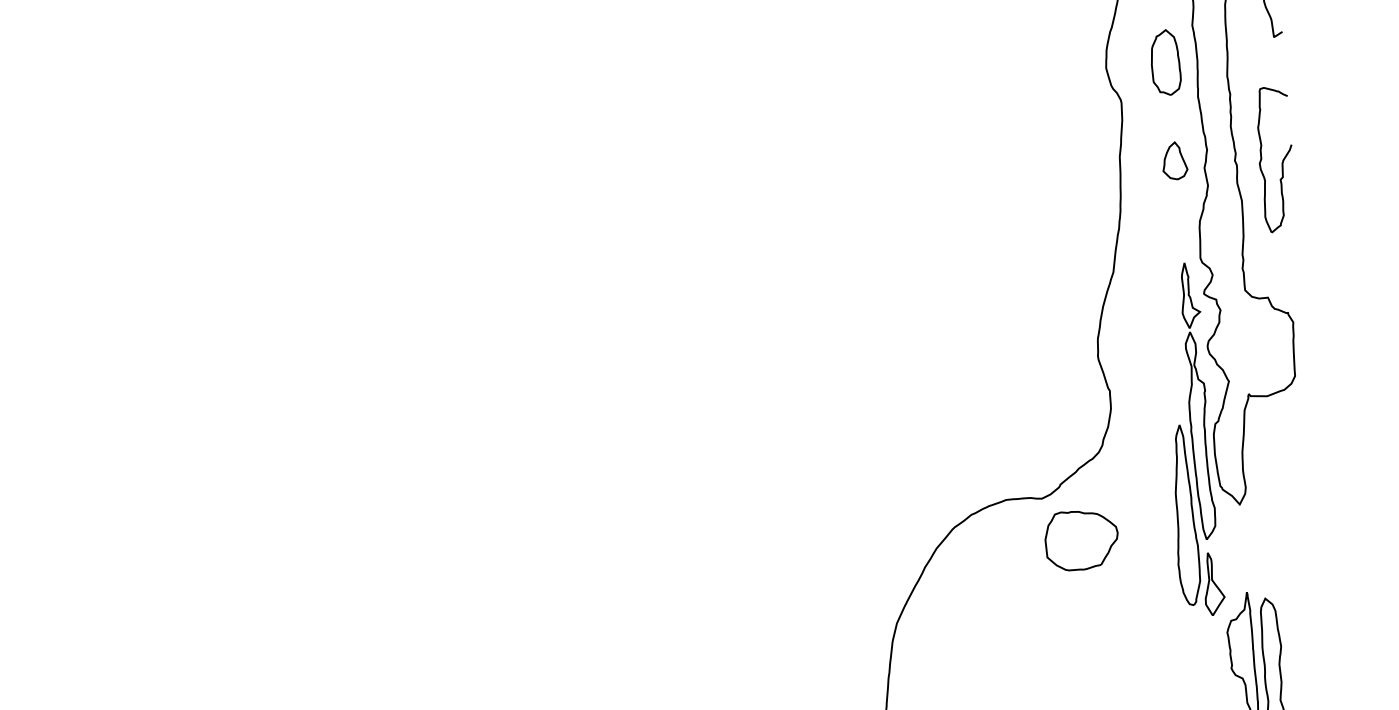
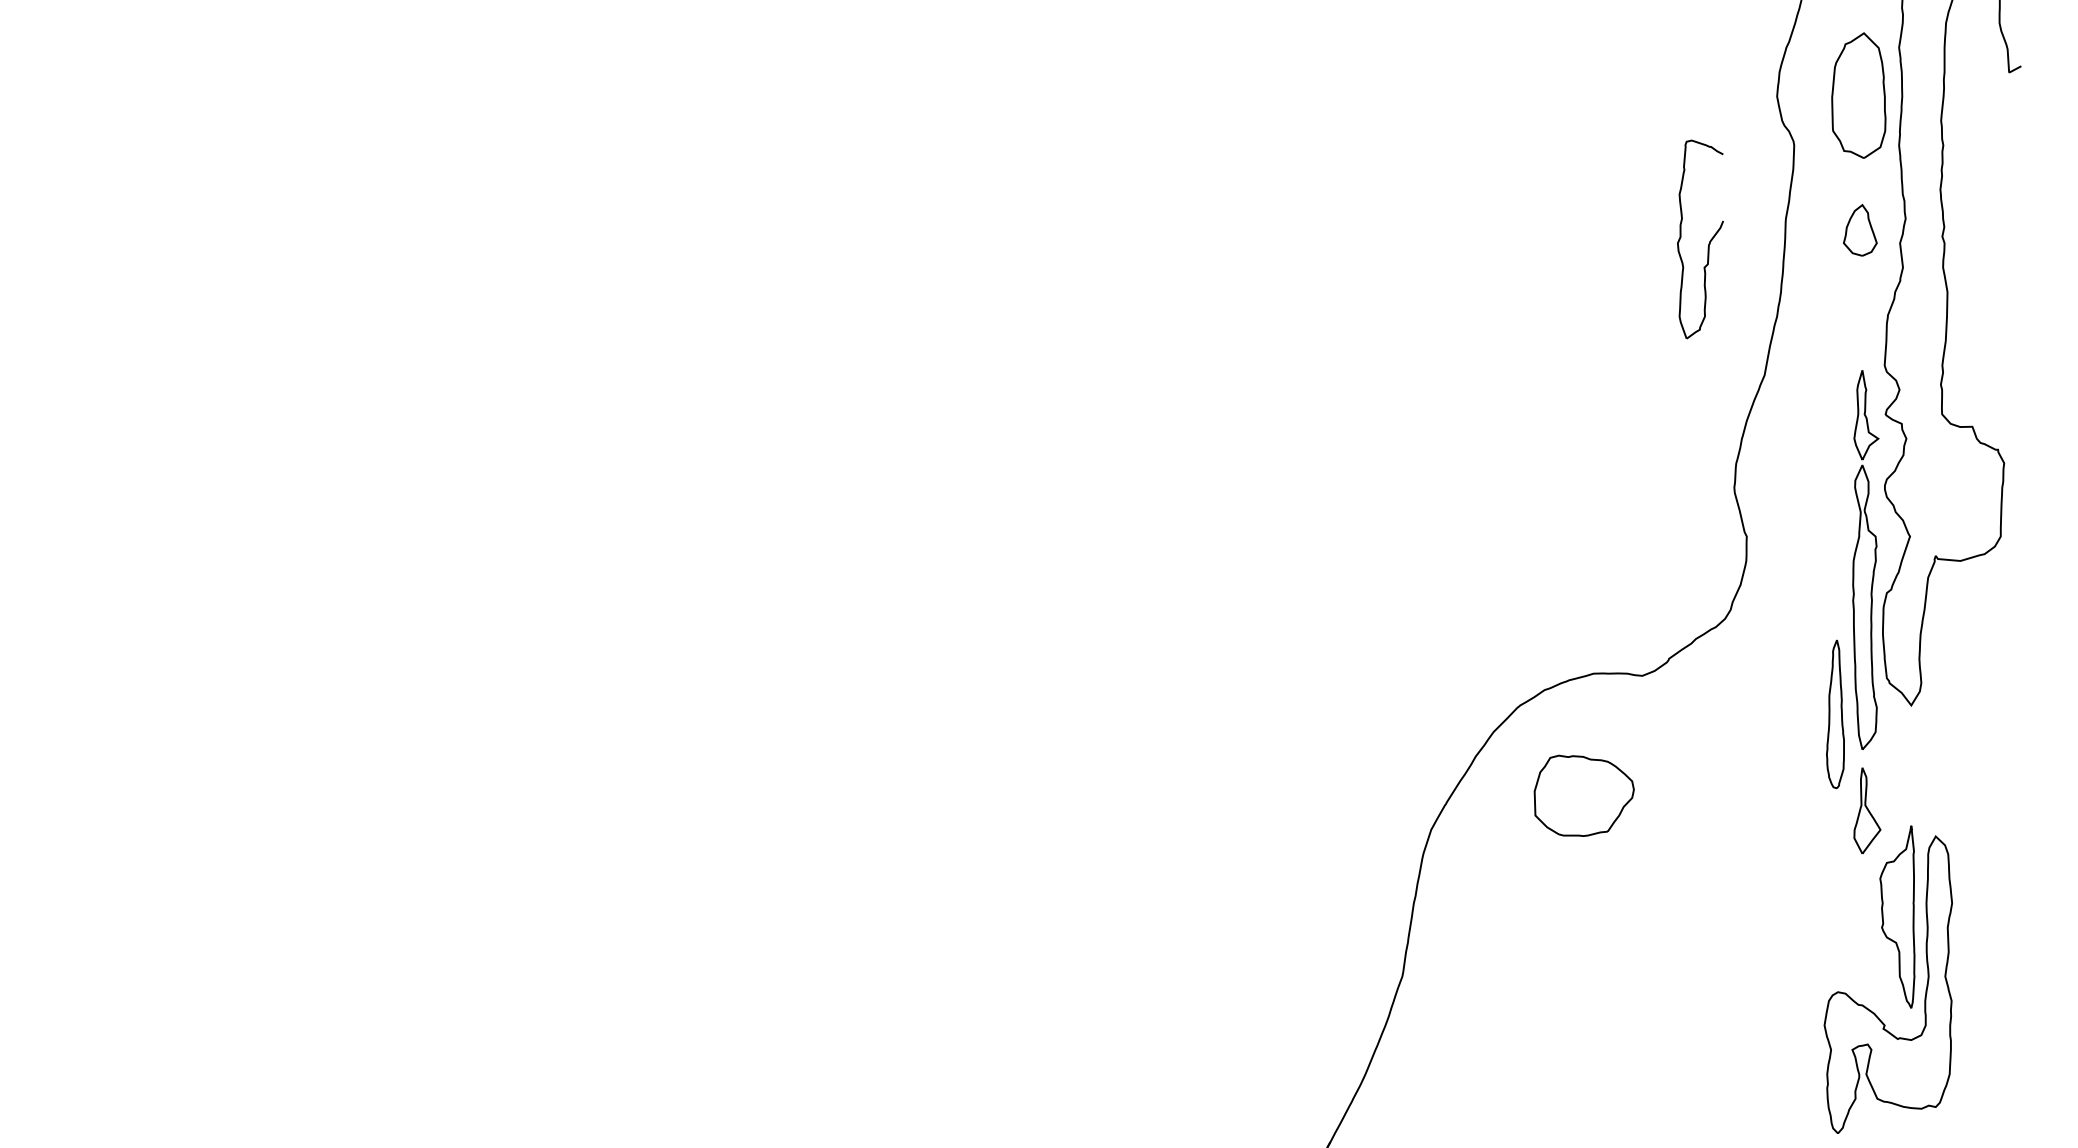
part: (1165, 62) -> (1858, 95), size x1.4
part: (1282, 161) -> (1708, 243), moved
part: (1185, 515) -> (1835, 714), size x0.6
part: (1081, 540) -> (1583, 795), moved

